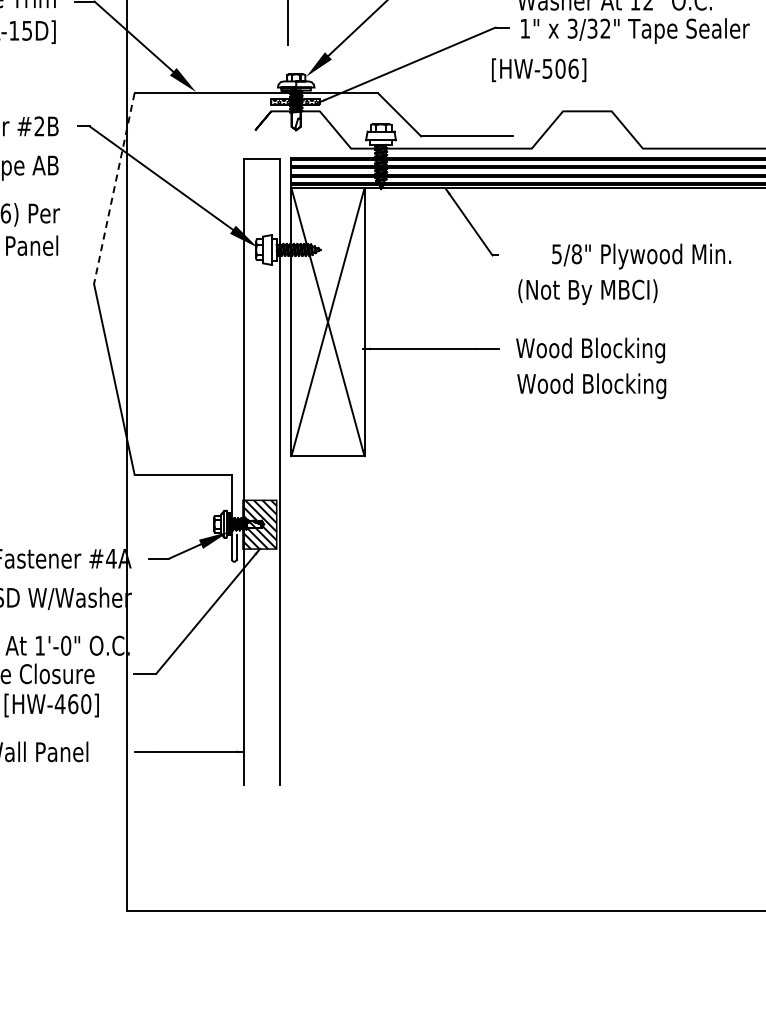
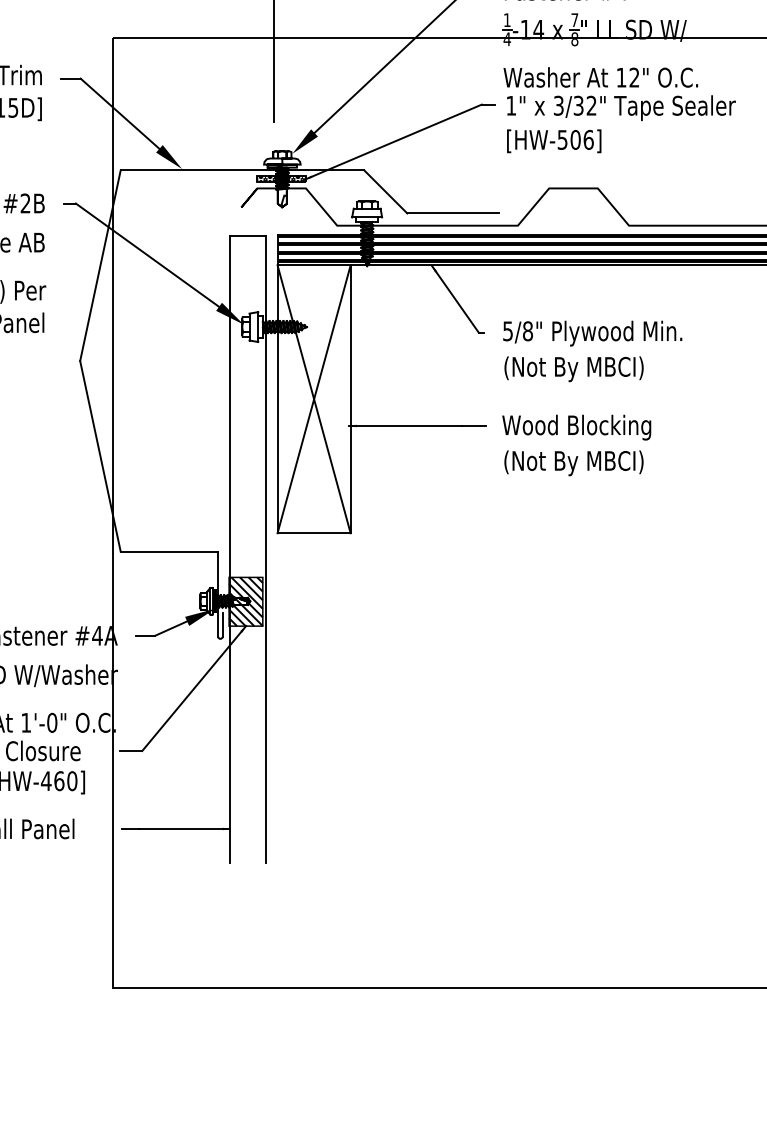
text: (539, 70) -> (554, 141), moved
line: (114, 189) -> (100, 266), dashed -> solid
text: (641, 256) -> (592, 333), moved
text: (591, 386) -> (577, 463), Wood Blocking -> (Not By MBCI)

